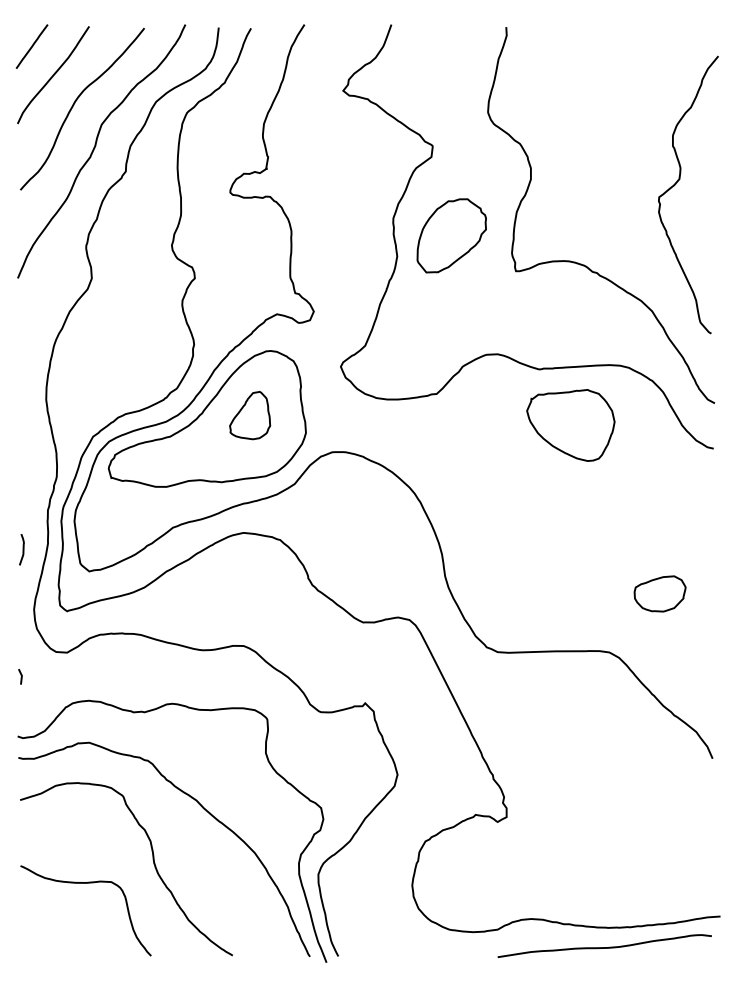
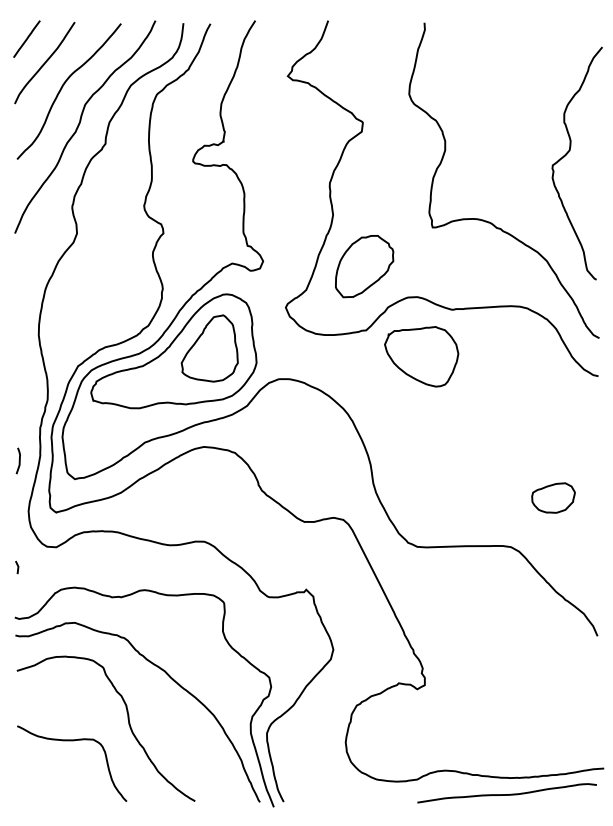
part: (451, 235) -> (364, 266), moved
part: (249, 415) -> (209, 348), size x1.67
part: (570, 425) -> (421, 356), moved

